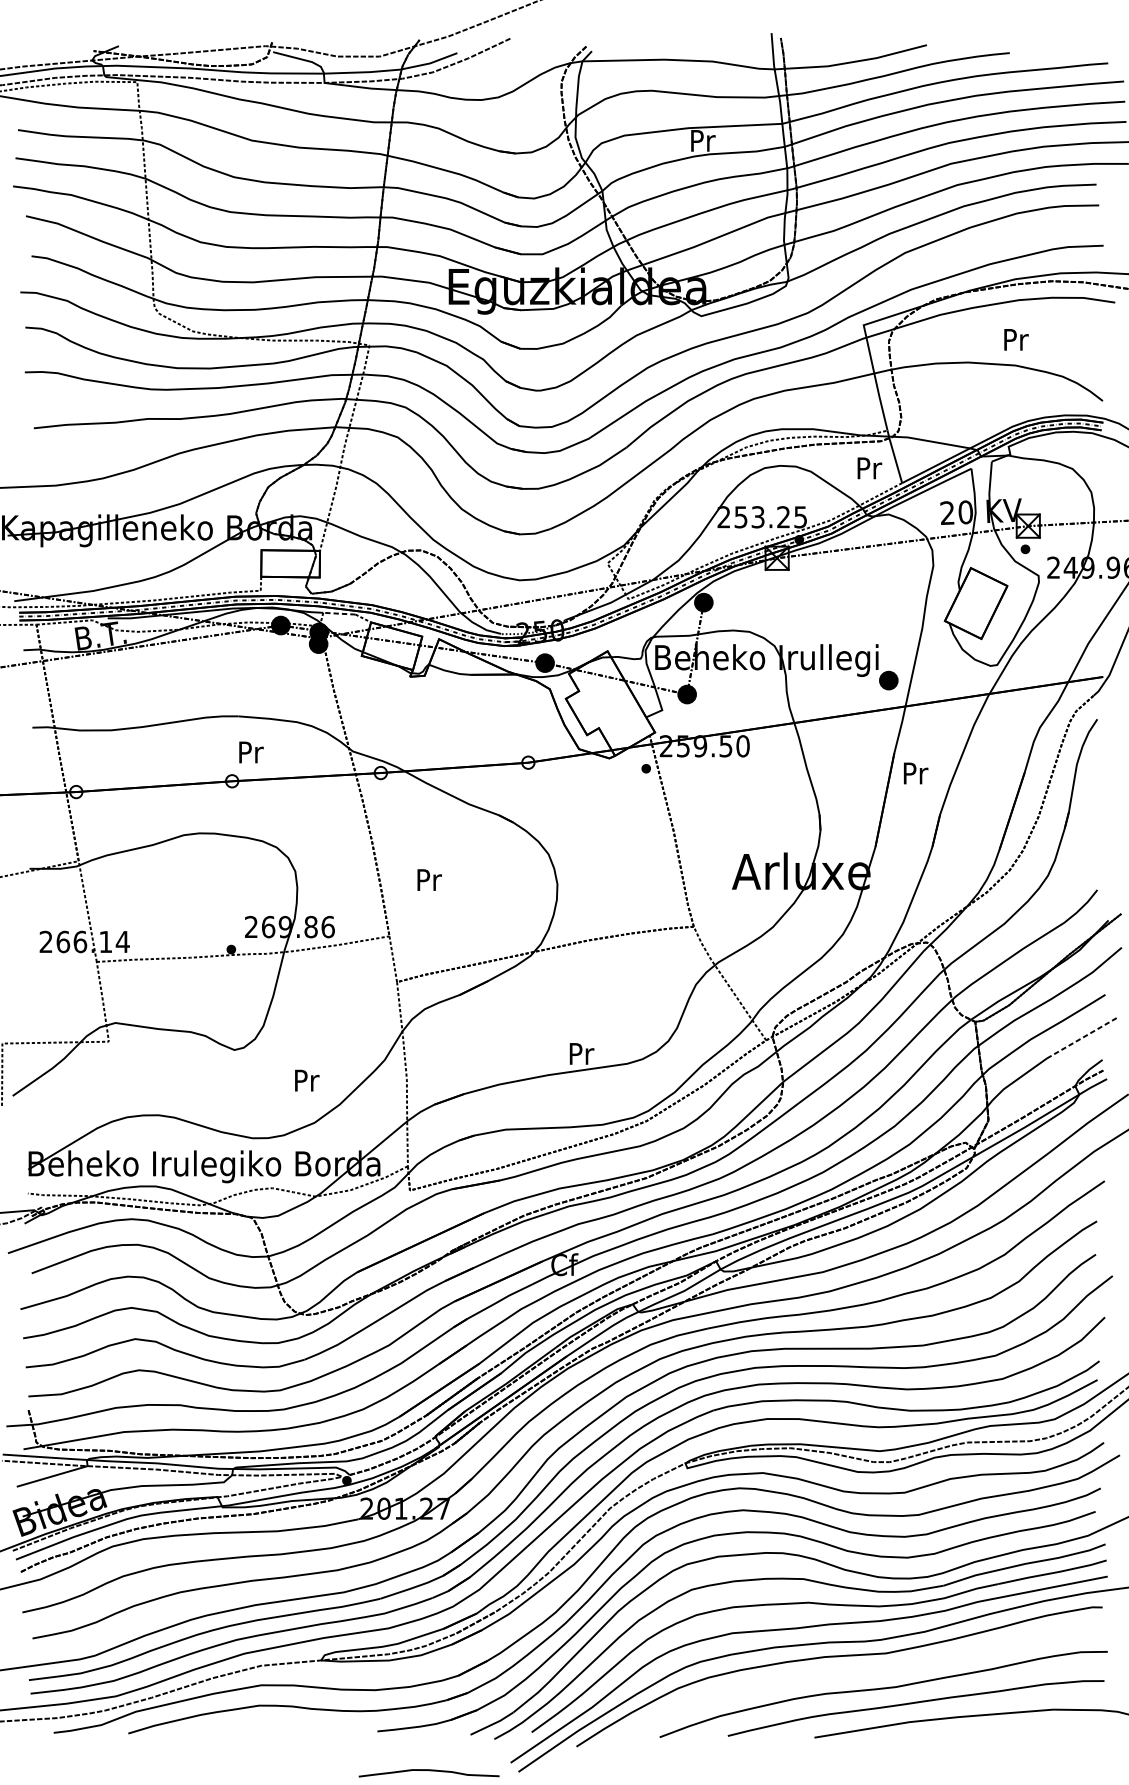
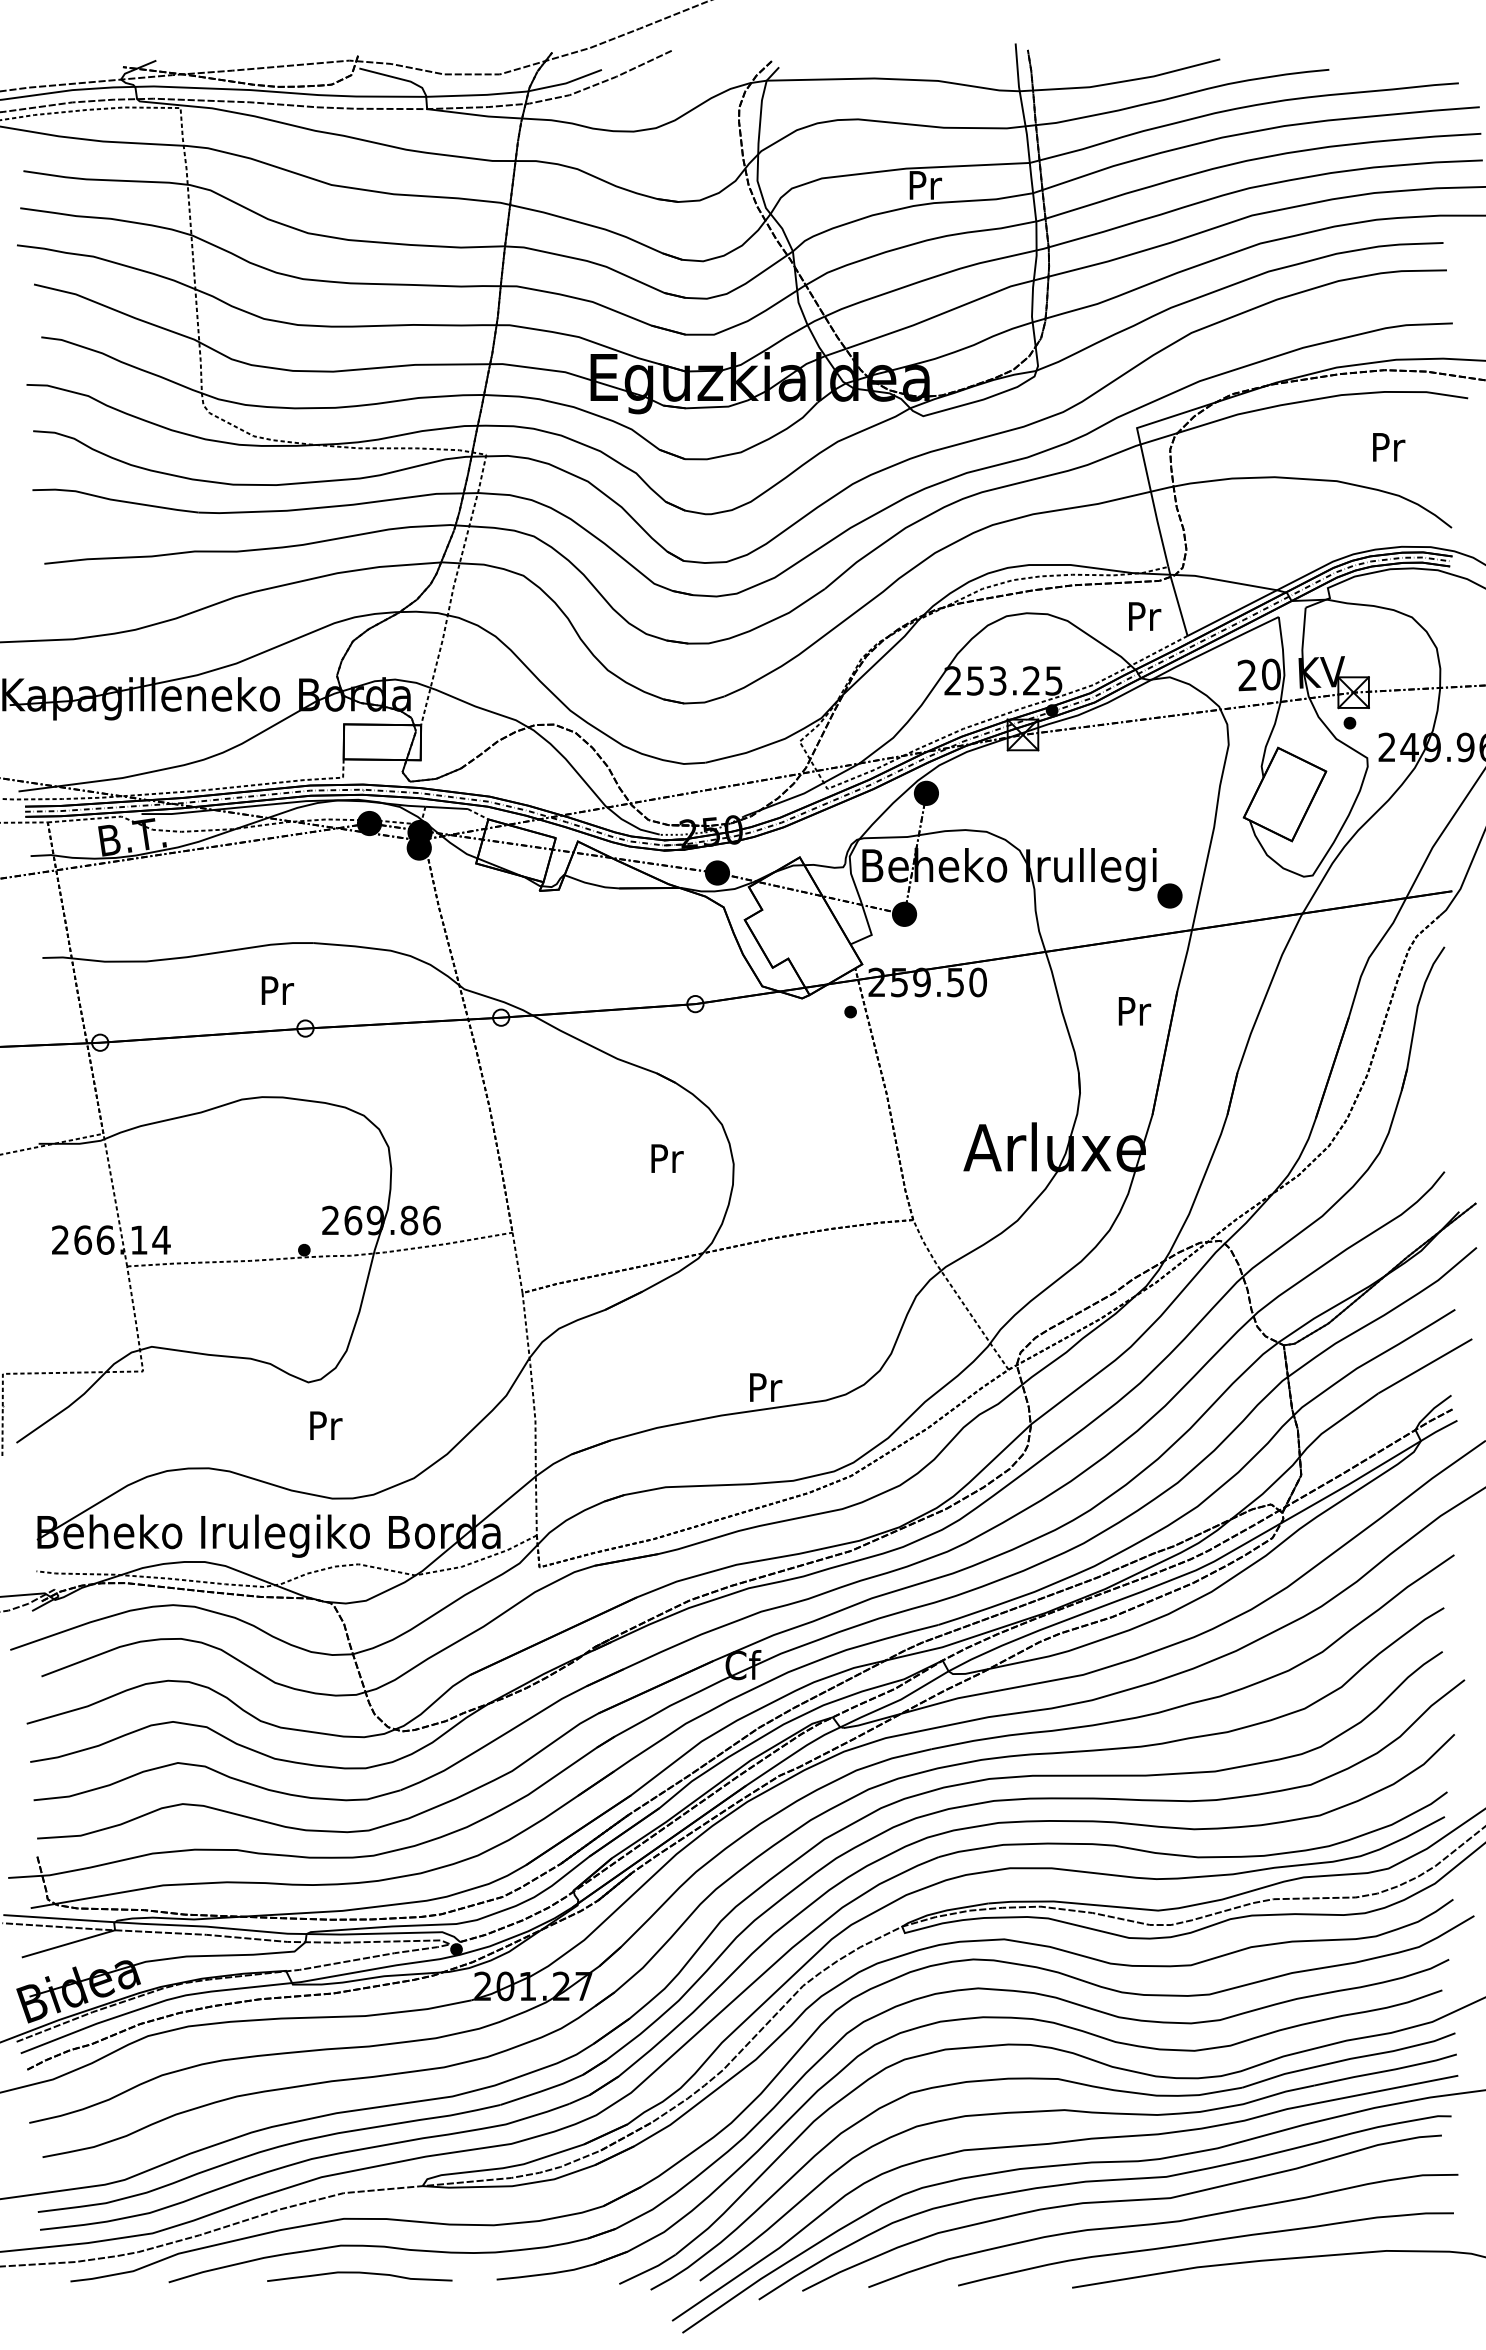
text: (1016, 339) -> (1389, 447), moved
line: (339, 613) -> (446, 807), dashed -> solid
text: (251, 752) -> (277, 990), moved
text: (915, 773) -> (1134, 1011), moved
text: (429, 879) -> (667, 1158), moved
line: (1082, 1037) -> (1425, 1366), dashed -> solid
text: (307, 1080) -> (326, 1425), moved
curve: (848, 1672) -> (1117, 2202), added
curve: (428, 1770) -> (359, 2273), moved

